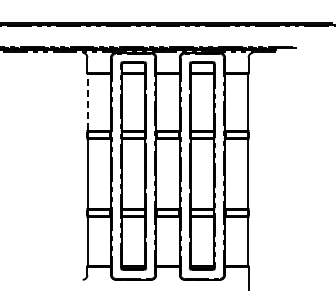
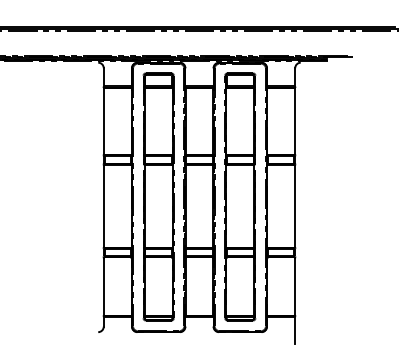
line: (87, 101) -> (103, 120), dashed -> solid

